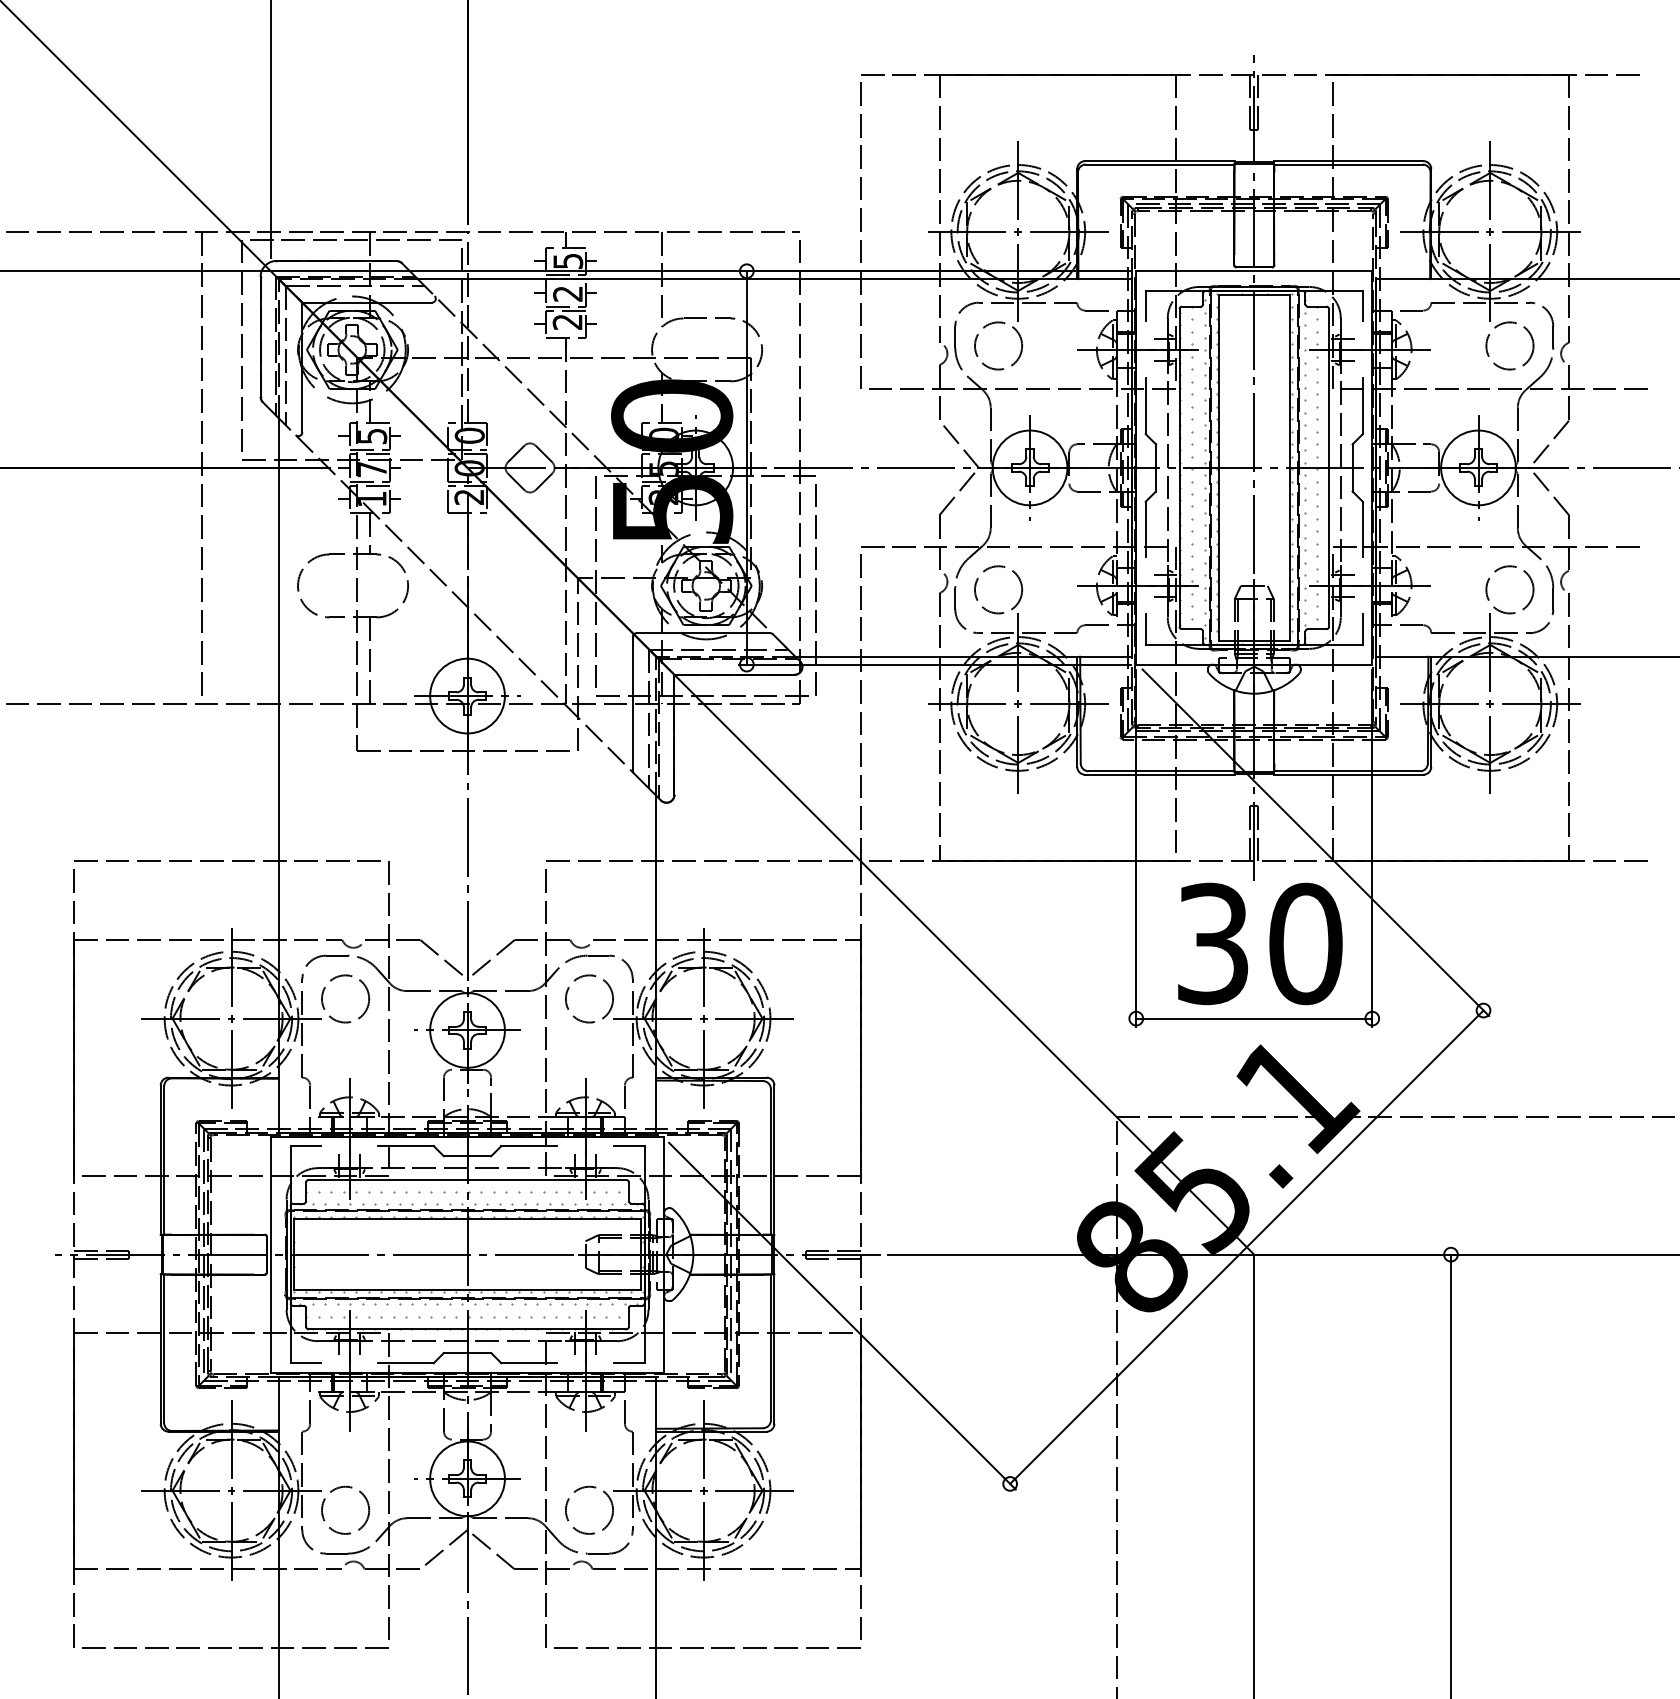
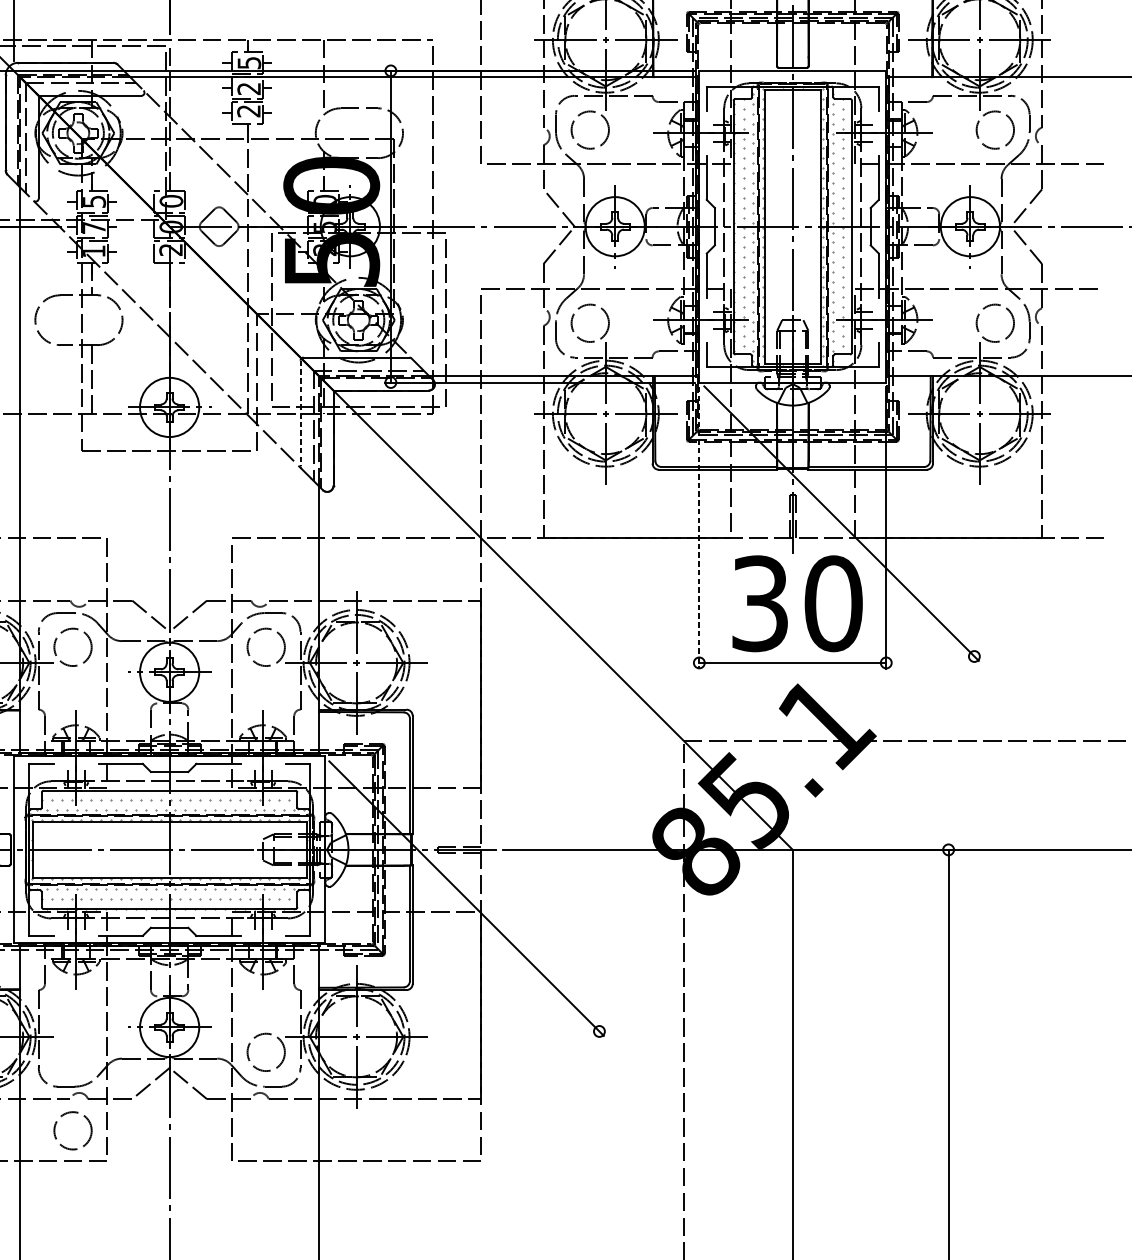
line: (632, 703) -> (300, 413), solid -> dashed
line: (1136, 848) -> (699, 528), solid -> dashed
line: (1246, 1246) -> (786, 843), removed
circle: (345, 1509) -> (72, 1130), moved

